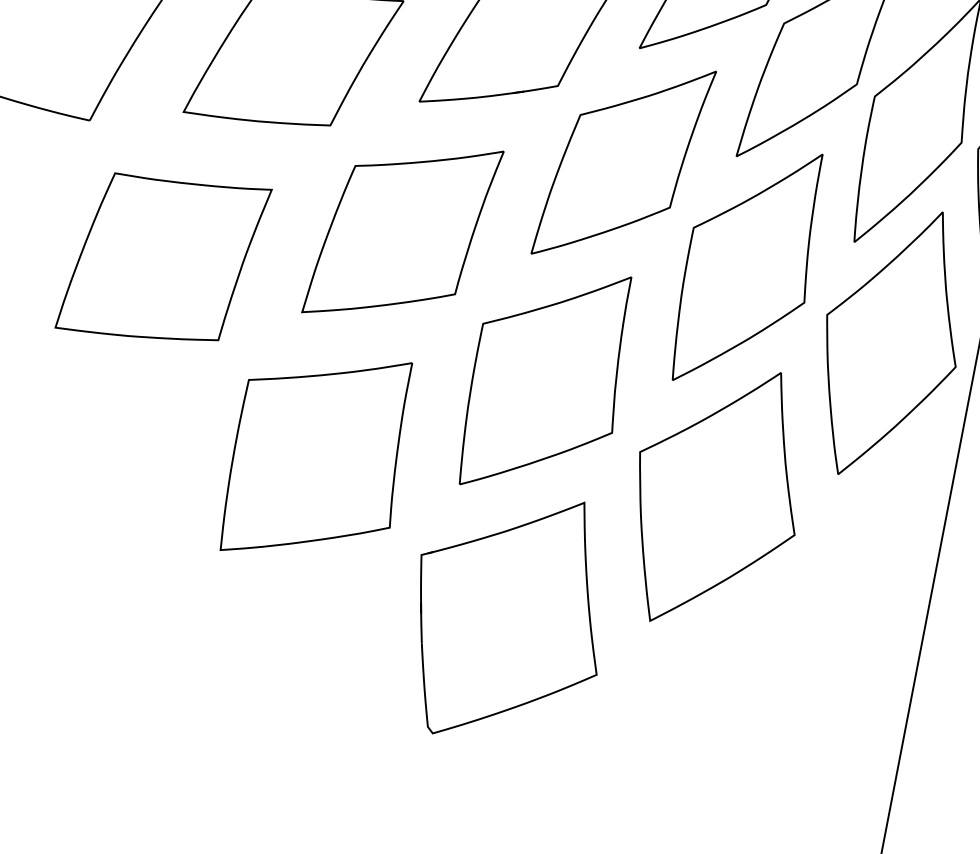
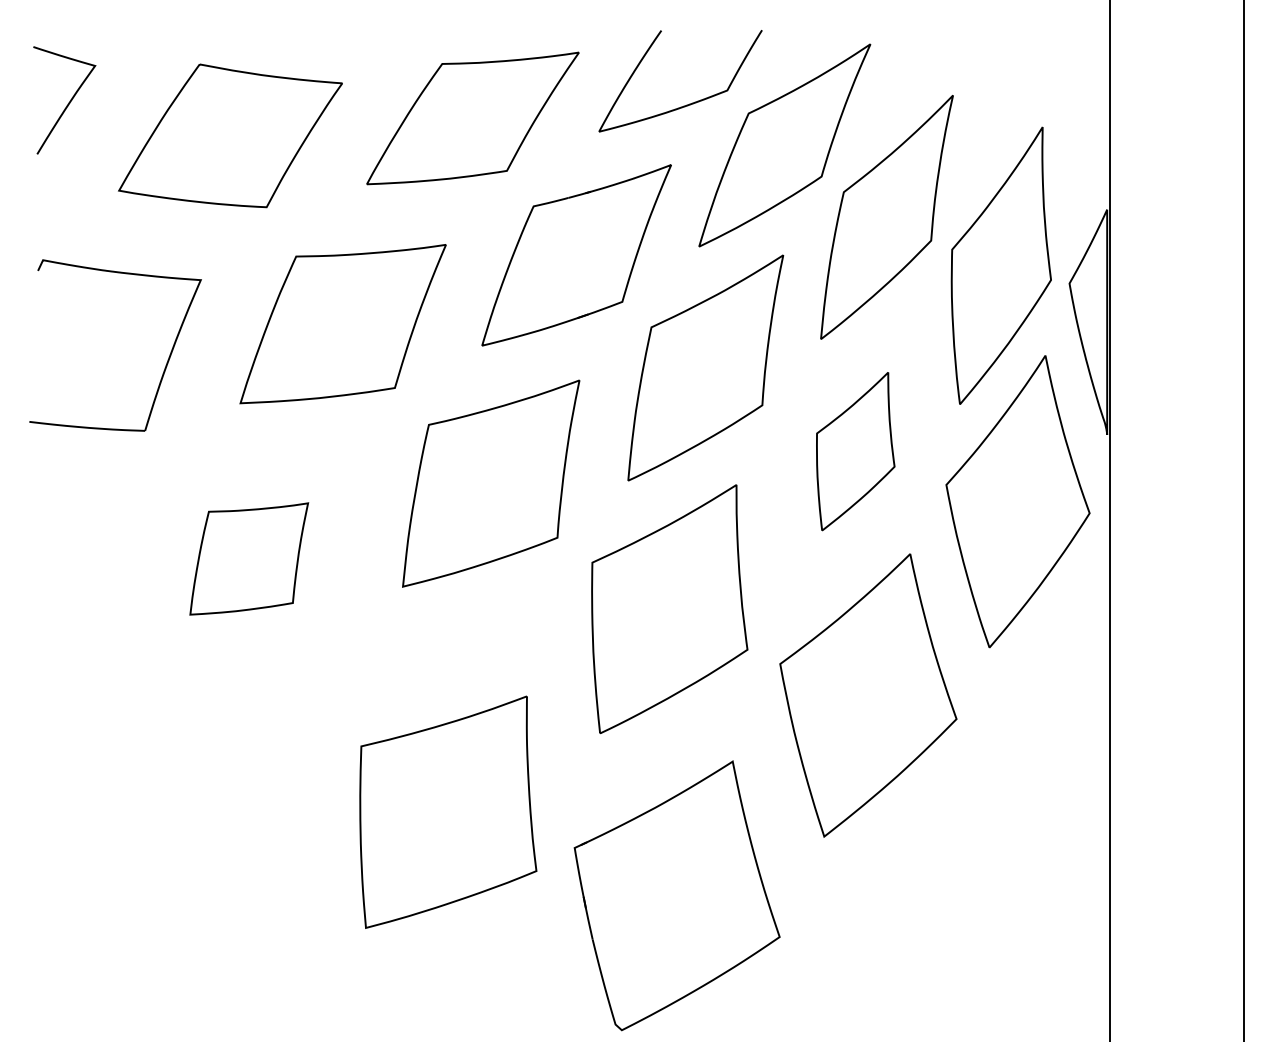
part: (164, 258) -> (249, 558), size x0.6
part: (748, 267) -> (855, 451), size x0.6
part: (318, 456) -> (448, 811), moved
part: (507, 617) -> (676, 895), moved

